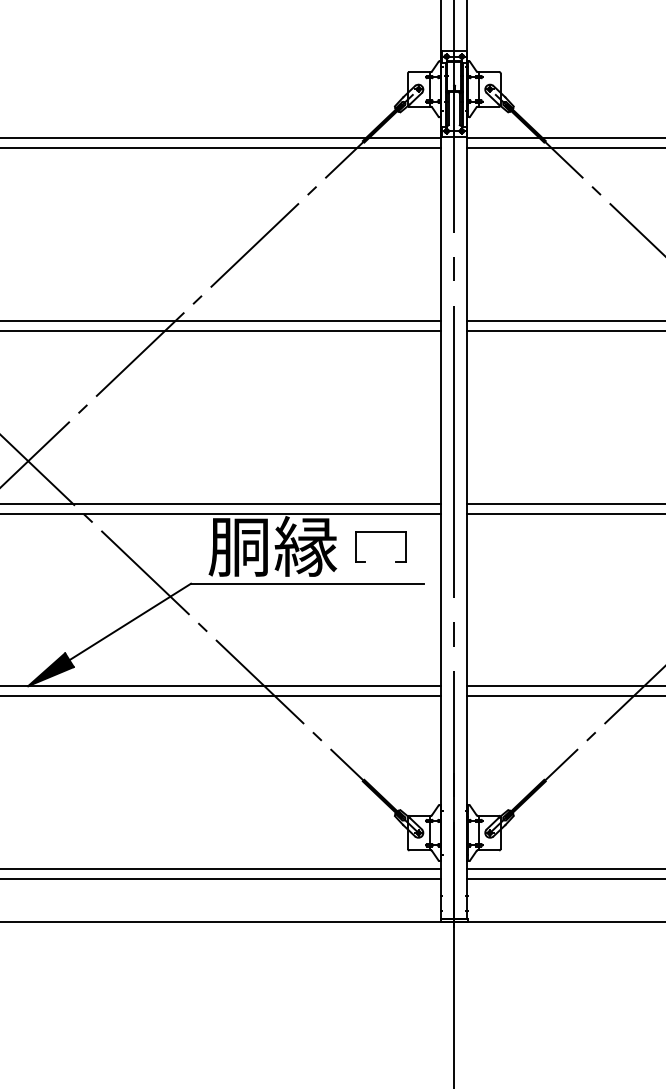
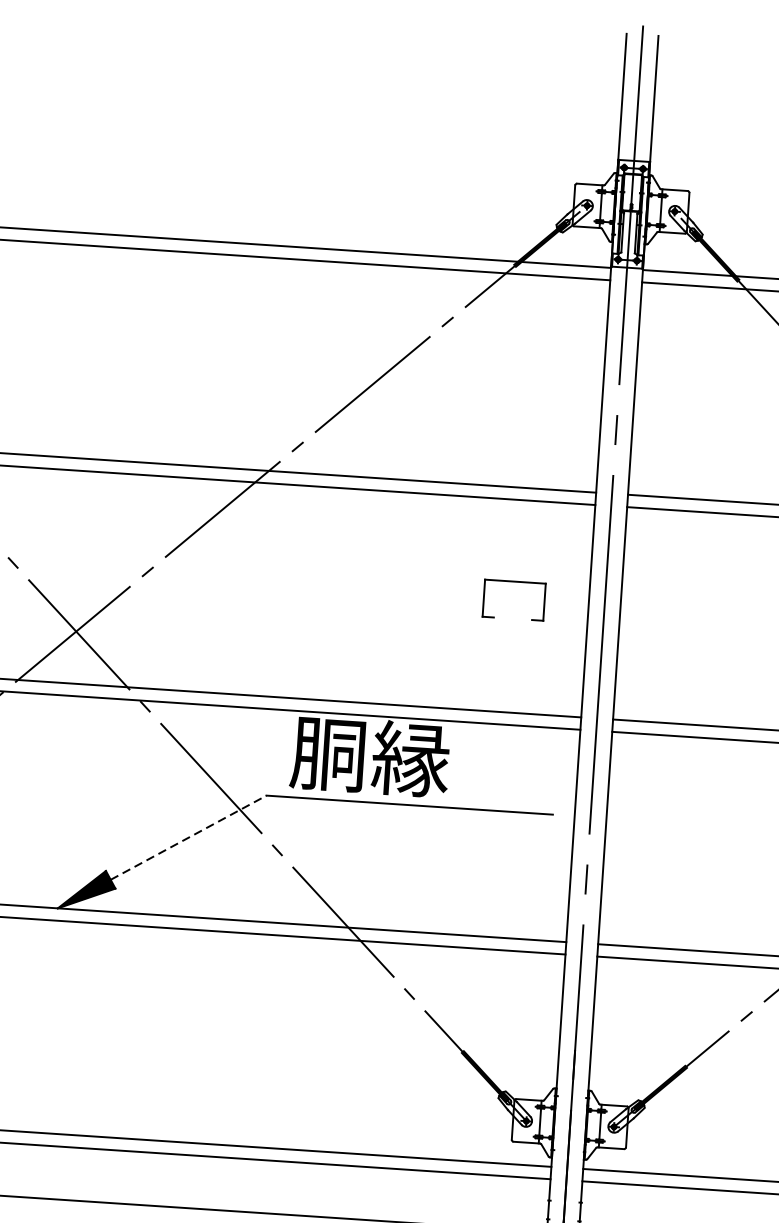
part: (380, 532) -> (514, 581), moved
line: (130, 621) -> (188, 837), solid -> dashed

